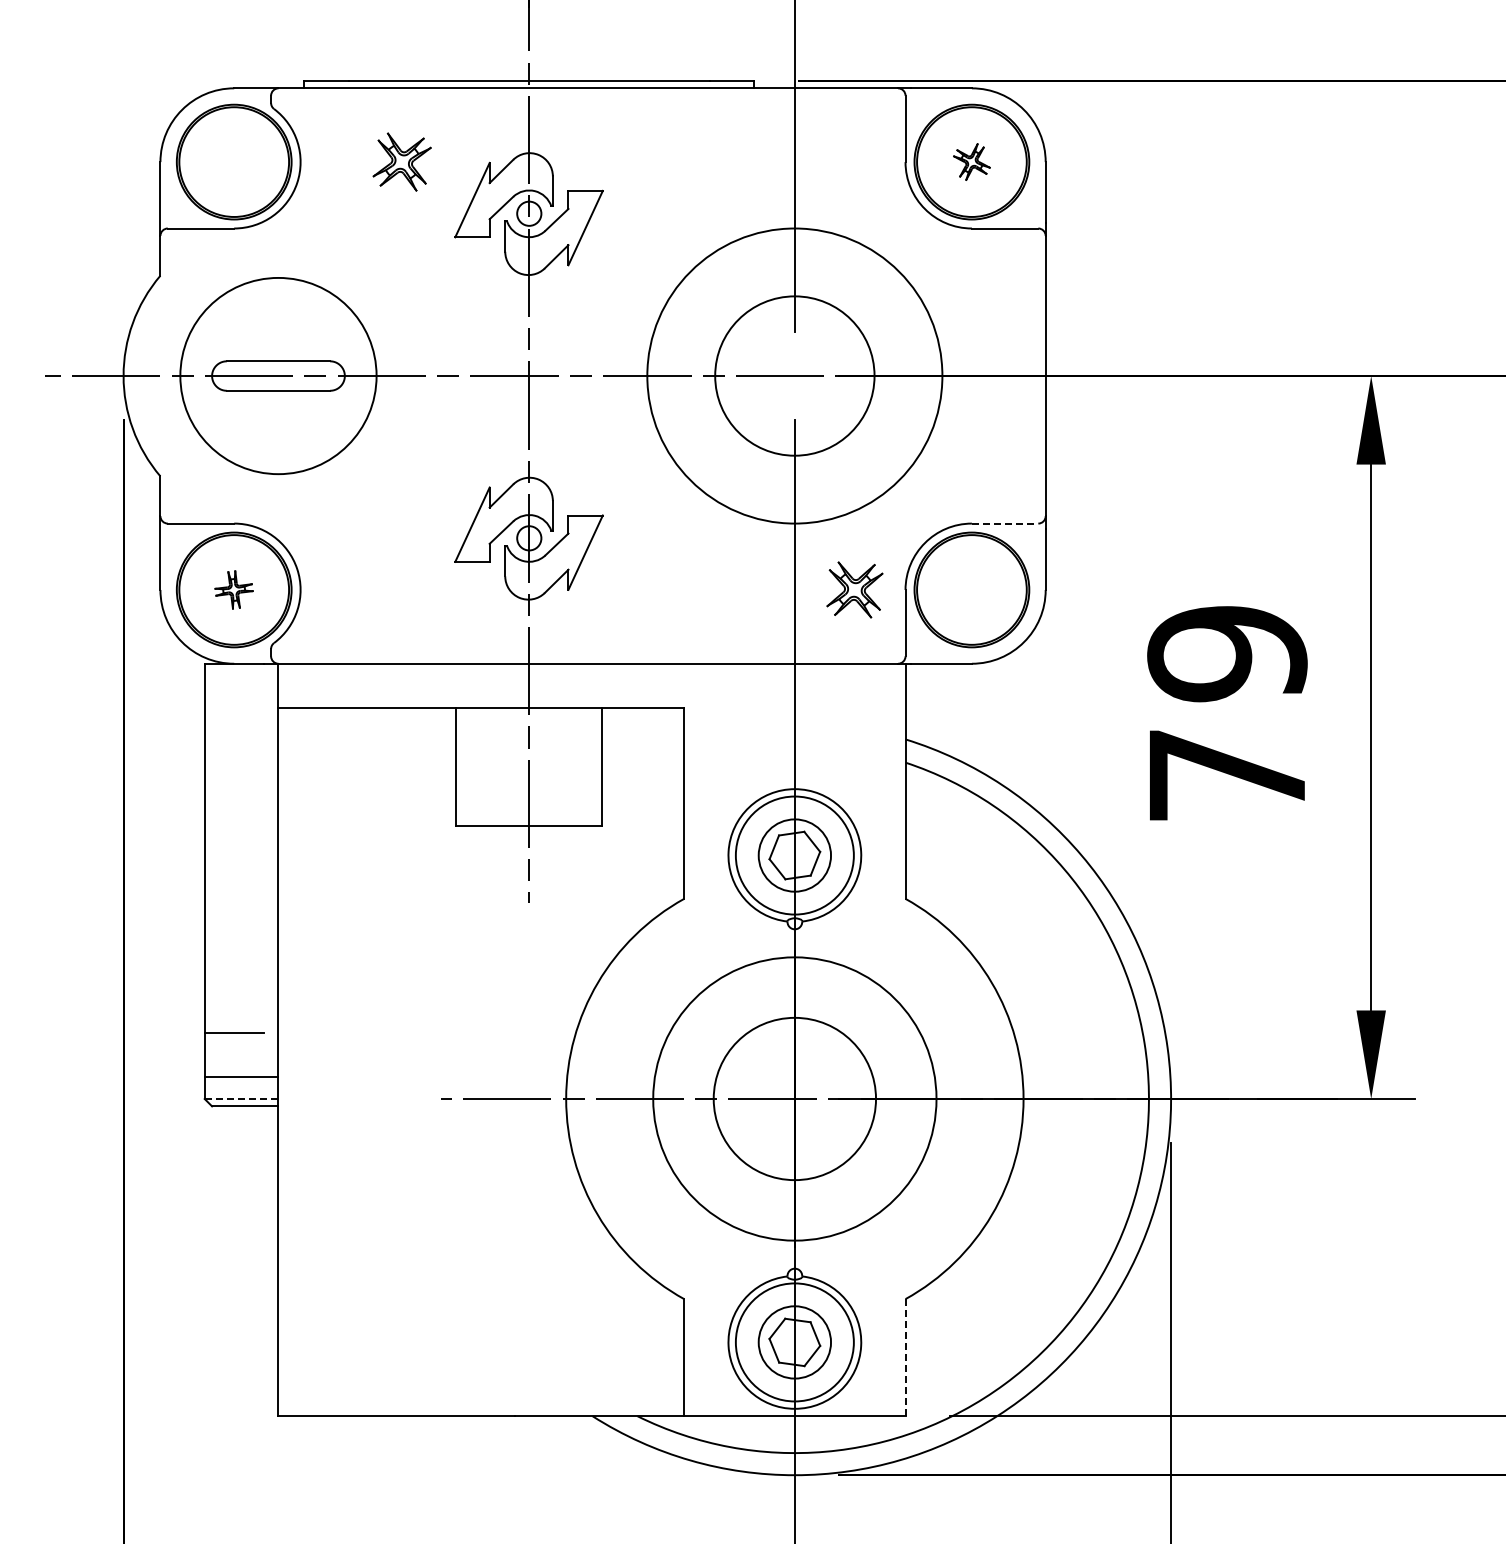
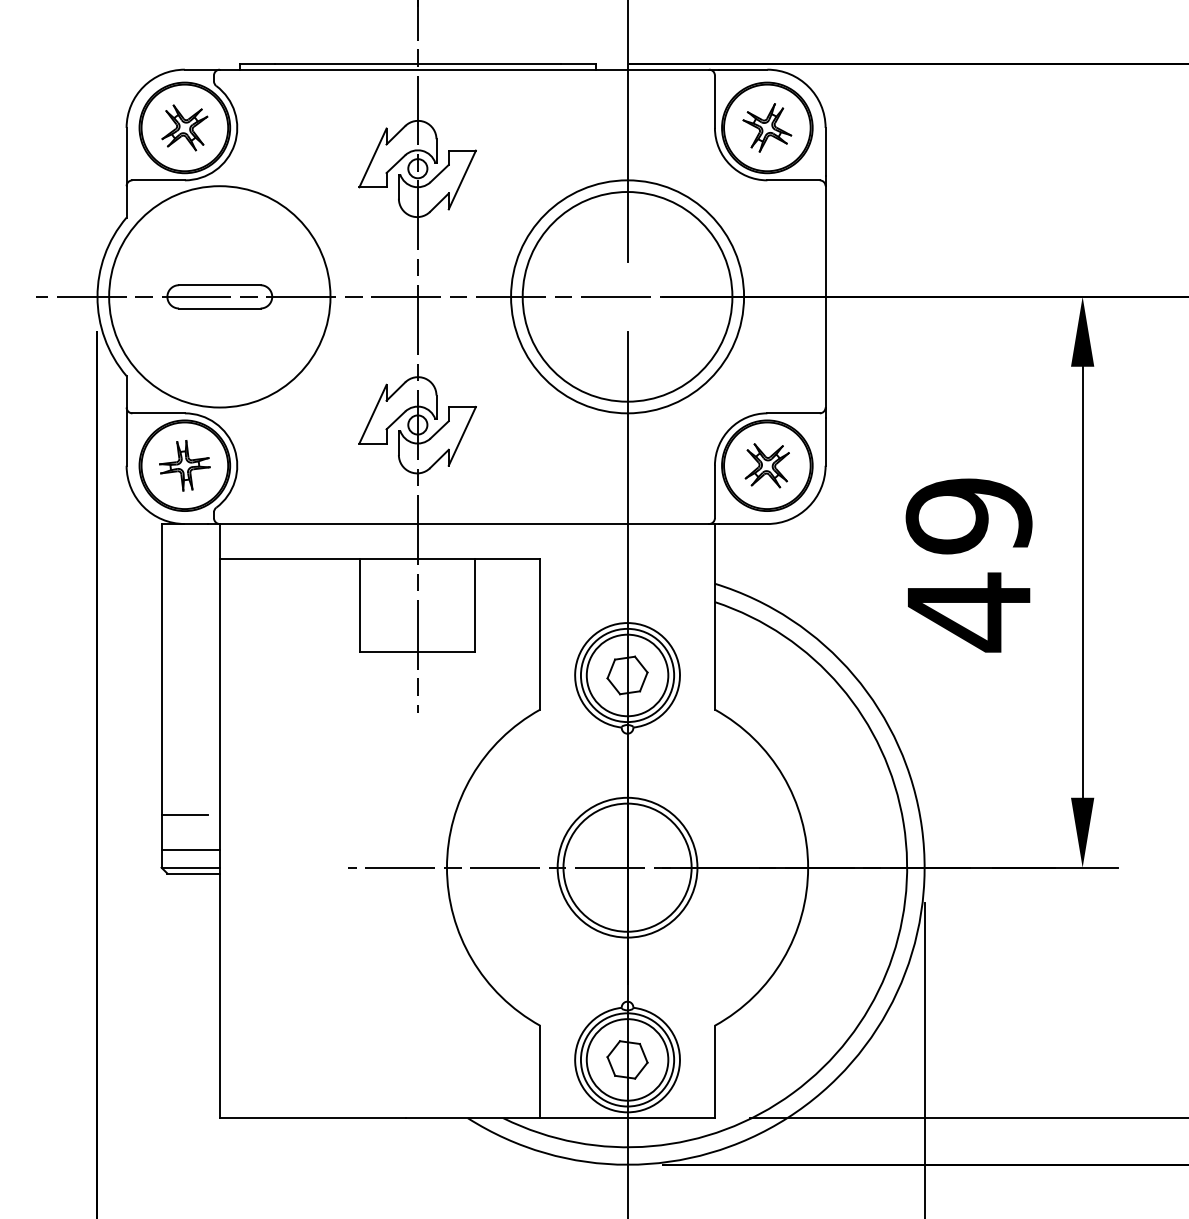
part: (401, 161) -> (184, 127), moved
part: (971, 161) -> (767, 127), size x1.67
circle: (278, 375) -> (219, 296), size x1.43
circle: (794, 375) -> (627, 296), size x1.67
line: (1005, 523) -> (793, 413), dashed -> solid
part: (233, 589) -> (184, 465), size x1.67
part: (854, 589) -> (767, 465), moved
text: (1227, 775) -> (969, 612), 79 -> 49
circle: (794, 855) -> (627, 675), size x1.43
circle: (794, 1098) -> (627, 867), size x0.62
line: (241, 1099) -> (190, 868), dashed -> solid
circle: (794, 1342) -> (627, 1059), size x1.43
line: (905, 1357) -> (714, 1071), dashed -> solid

